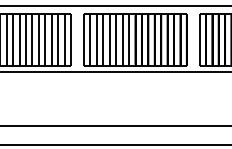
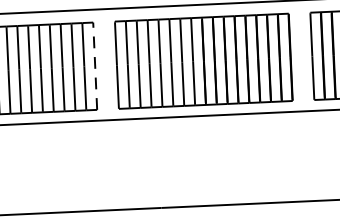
line: (70, 39) -> (94, 65), solid -> dashed

